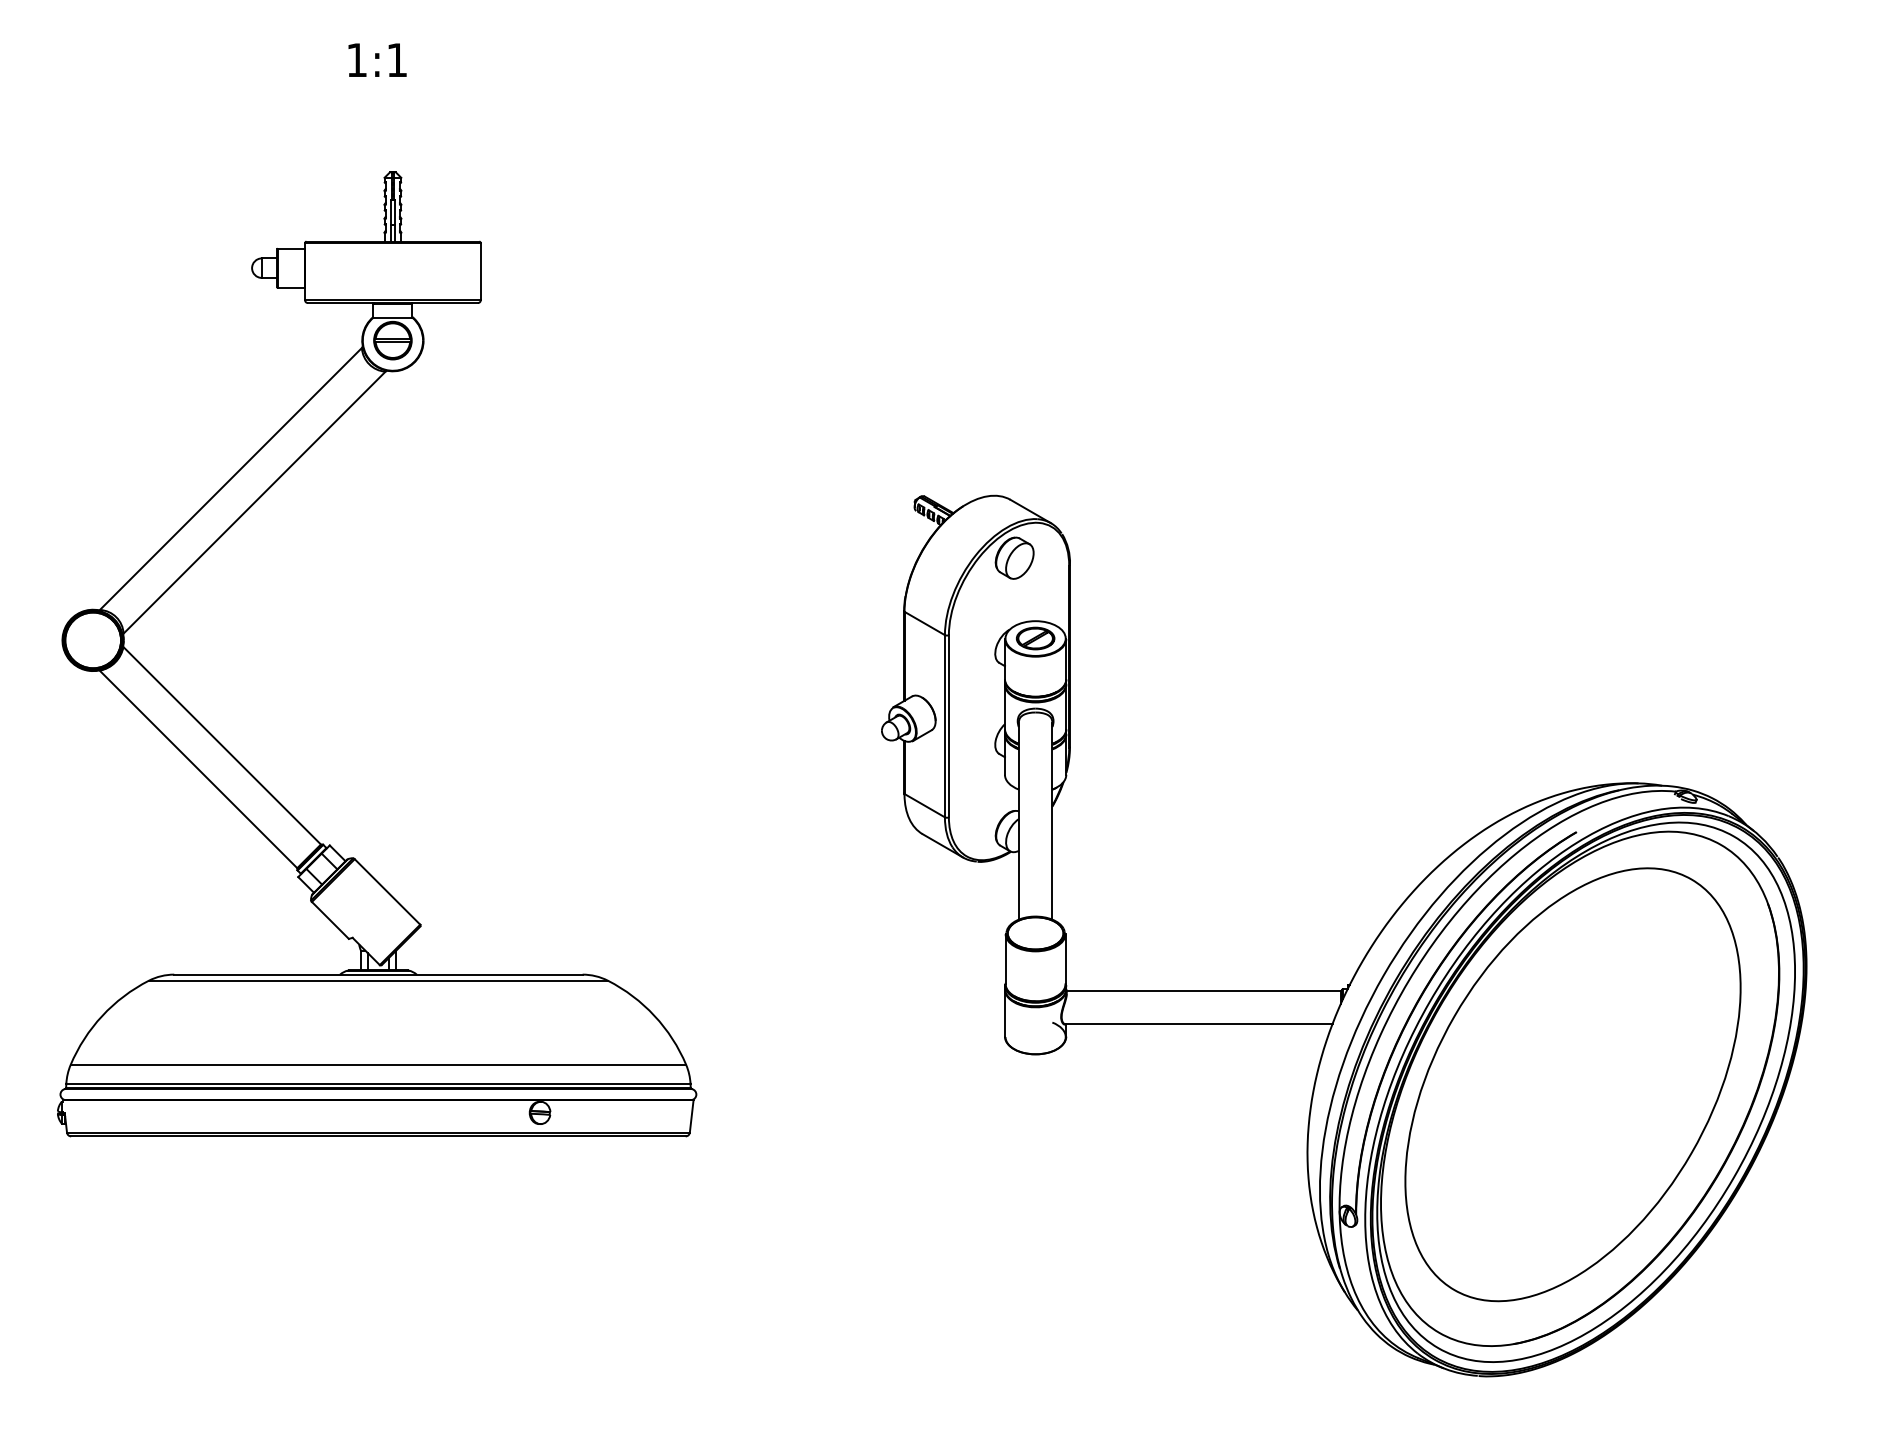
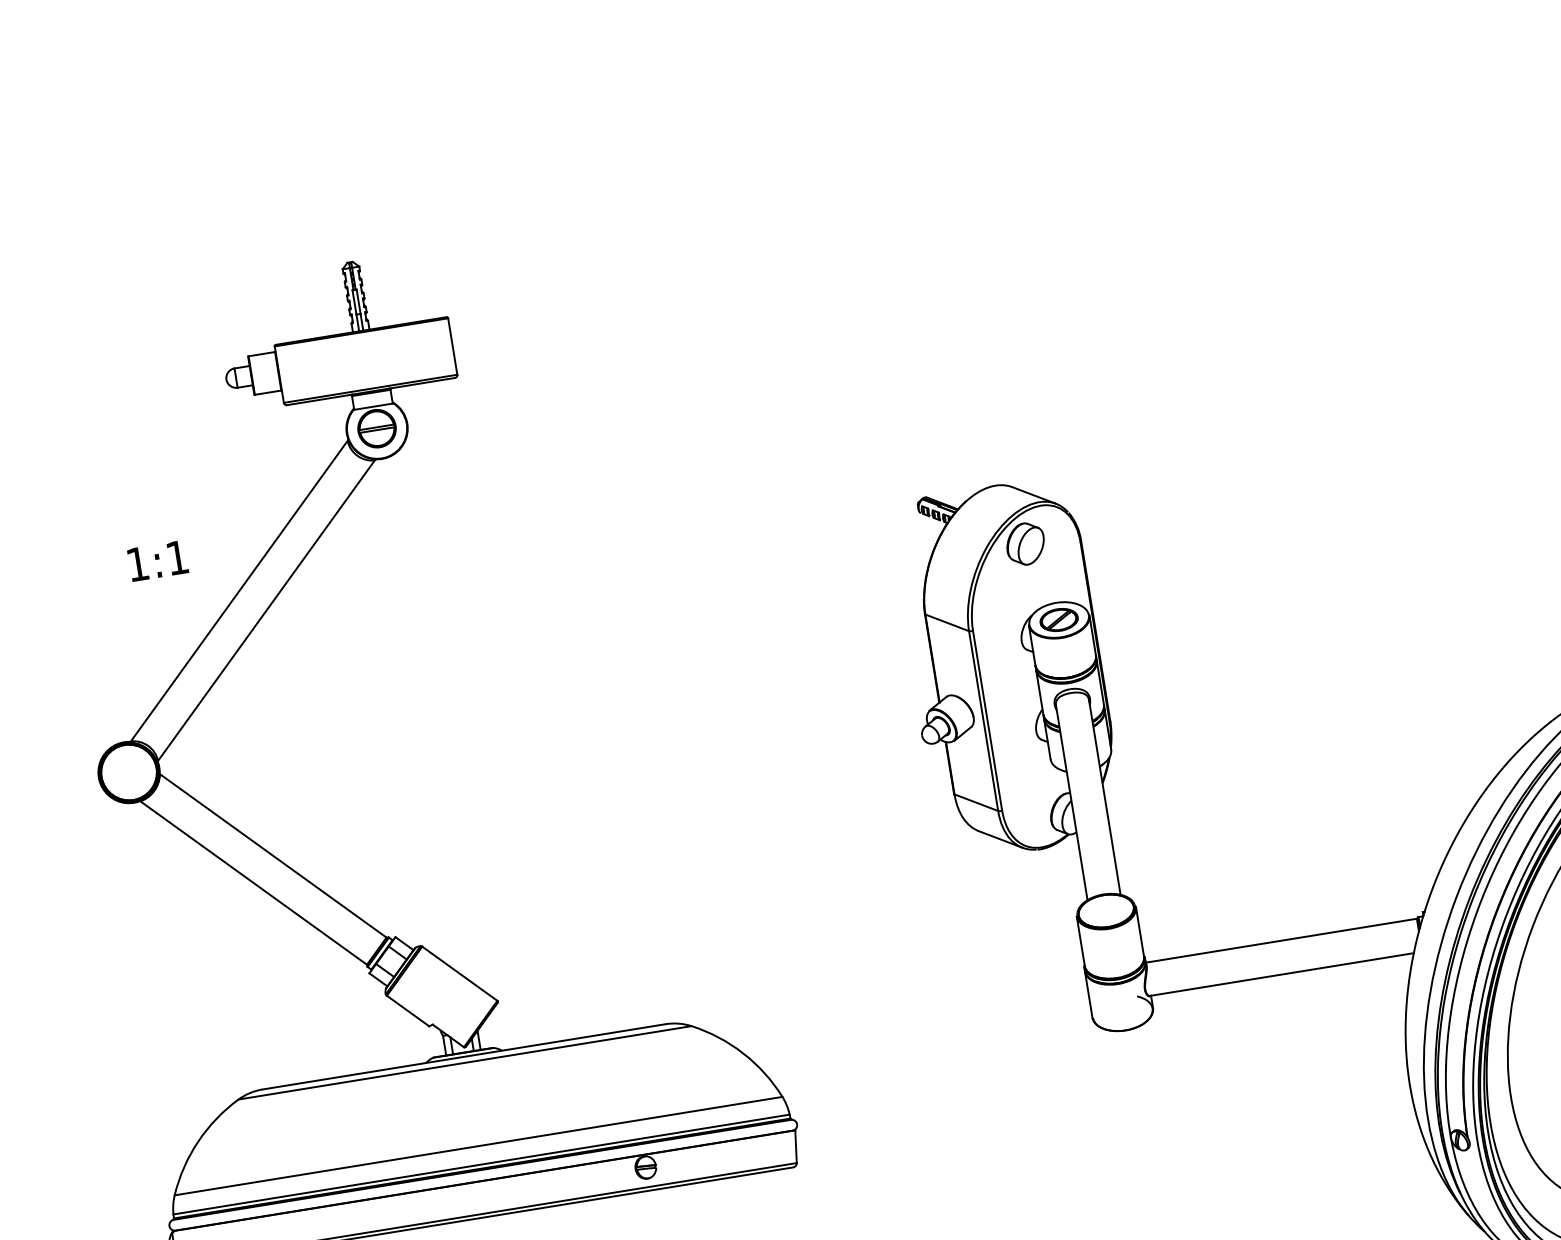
text: (377, 59) -> (157, 560), moved

